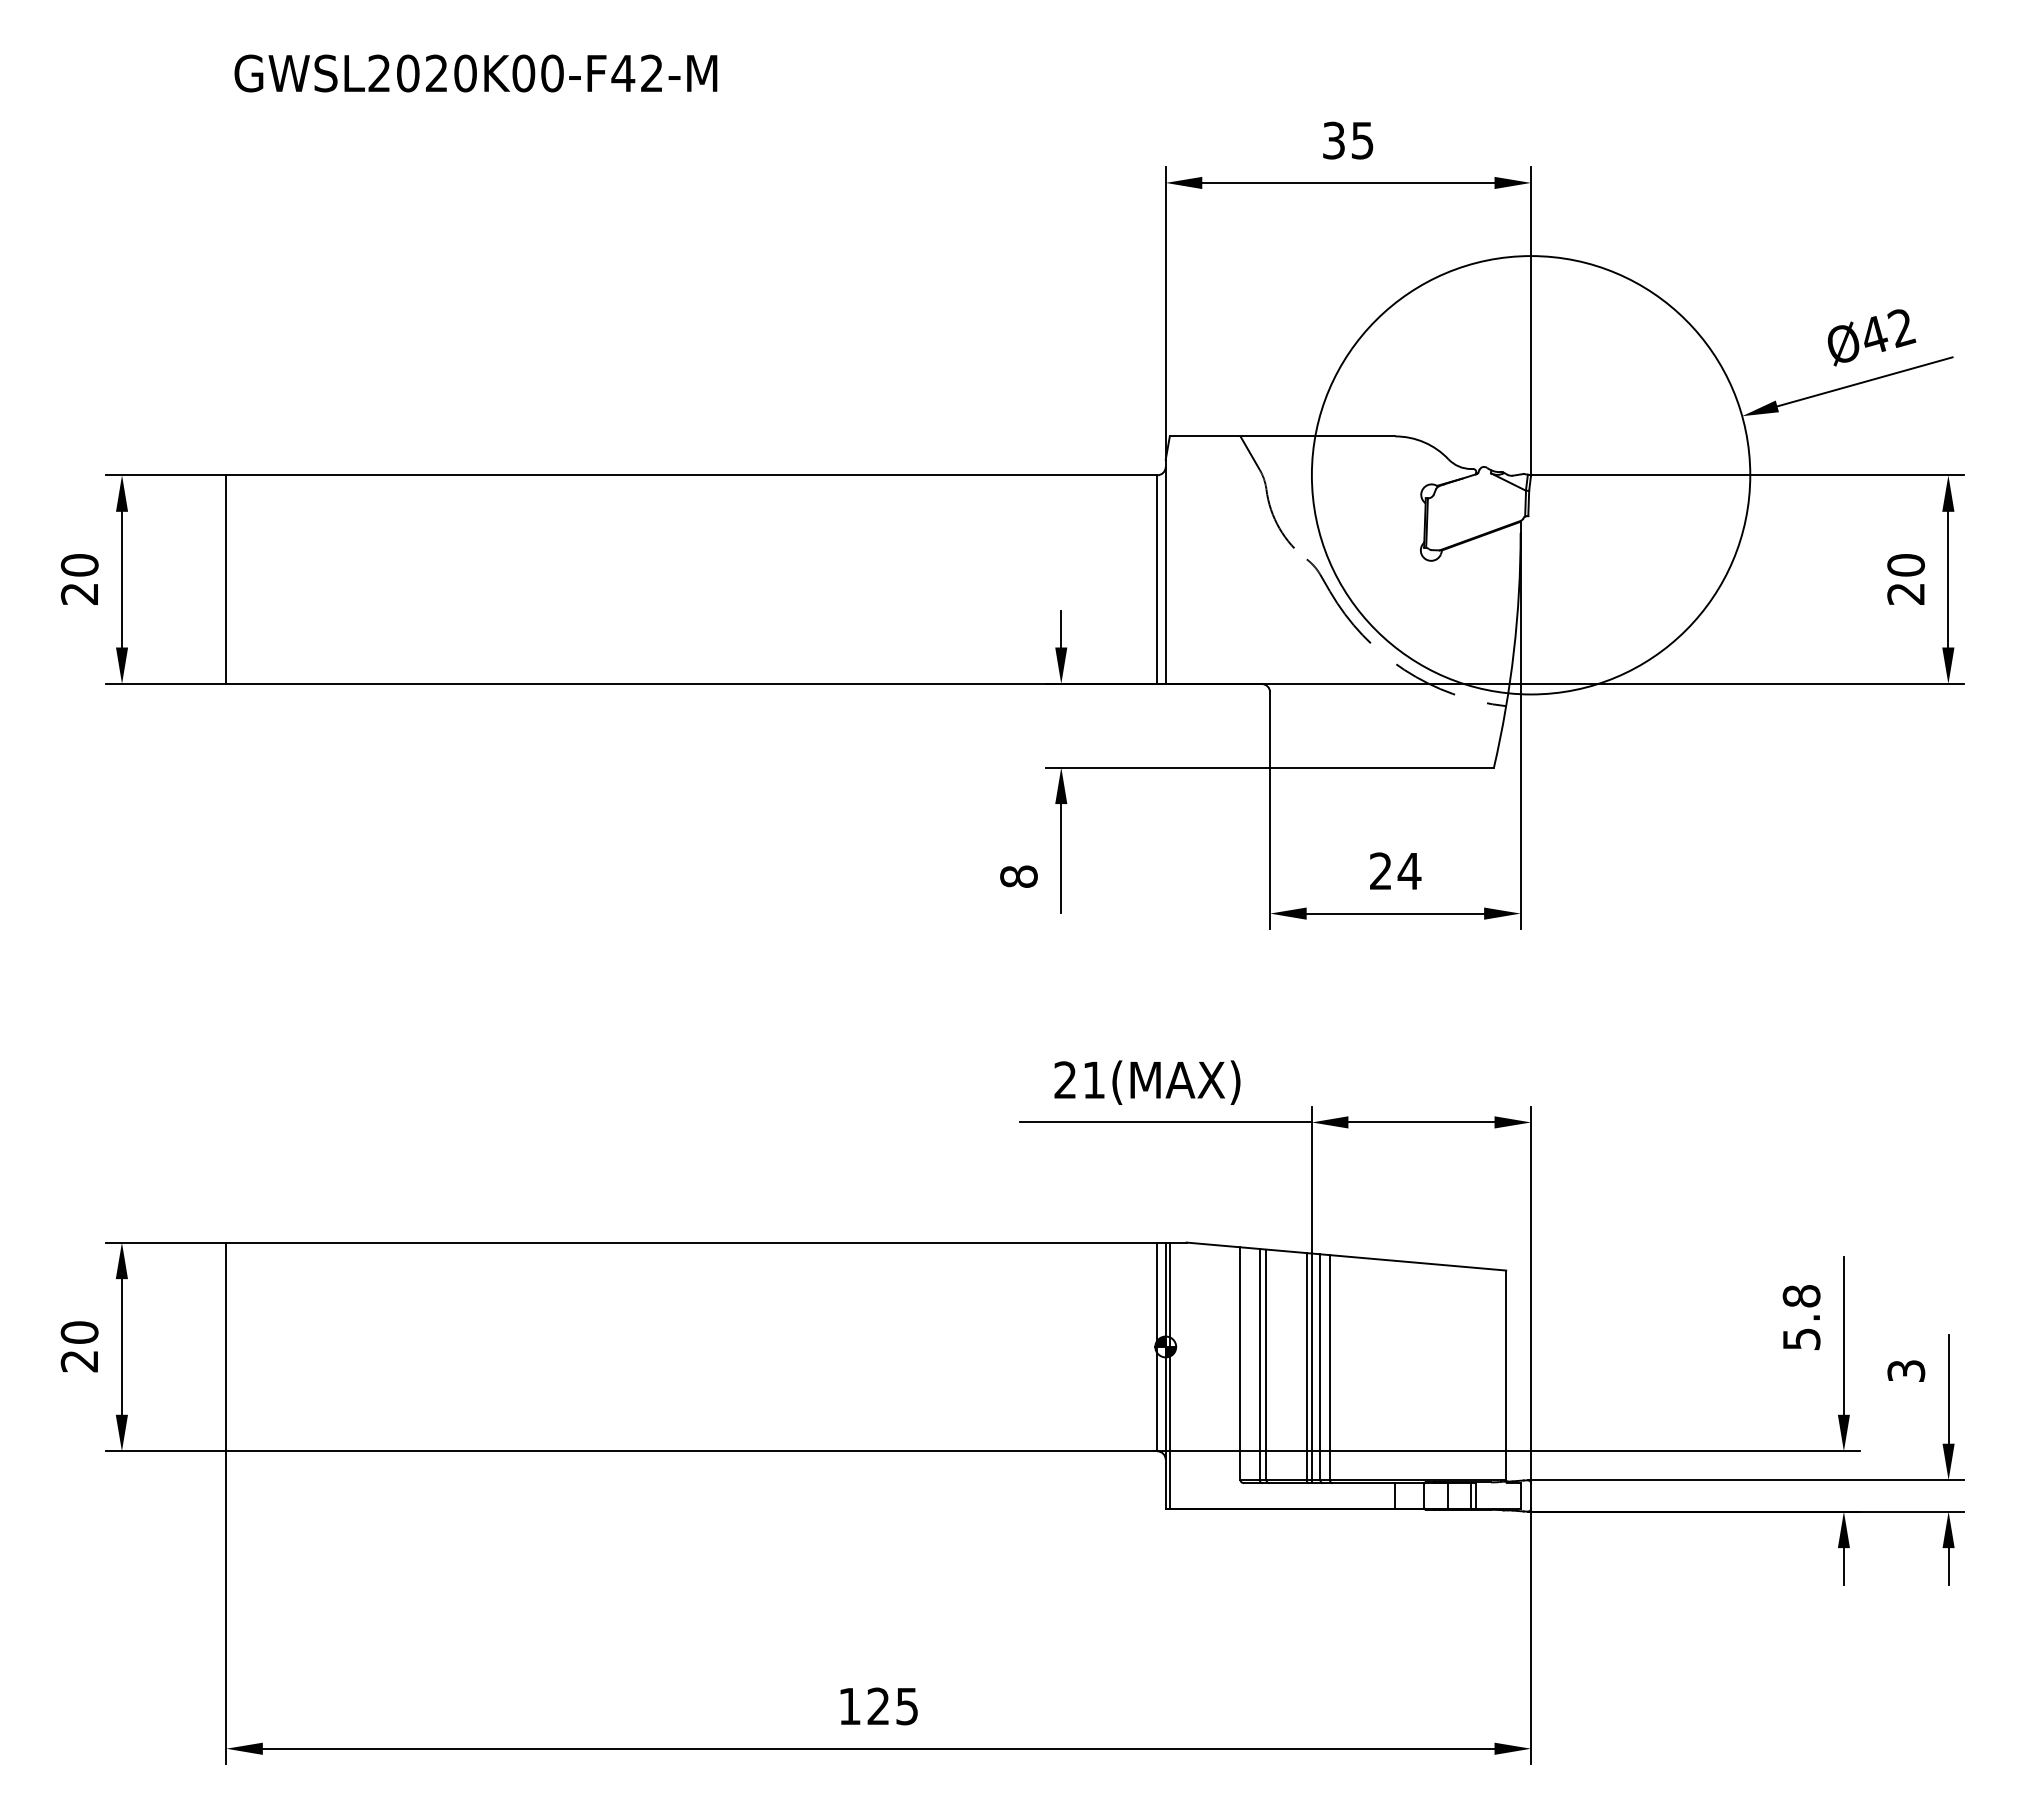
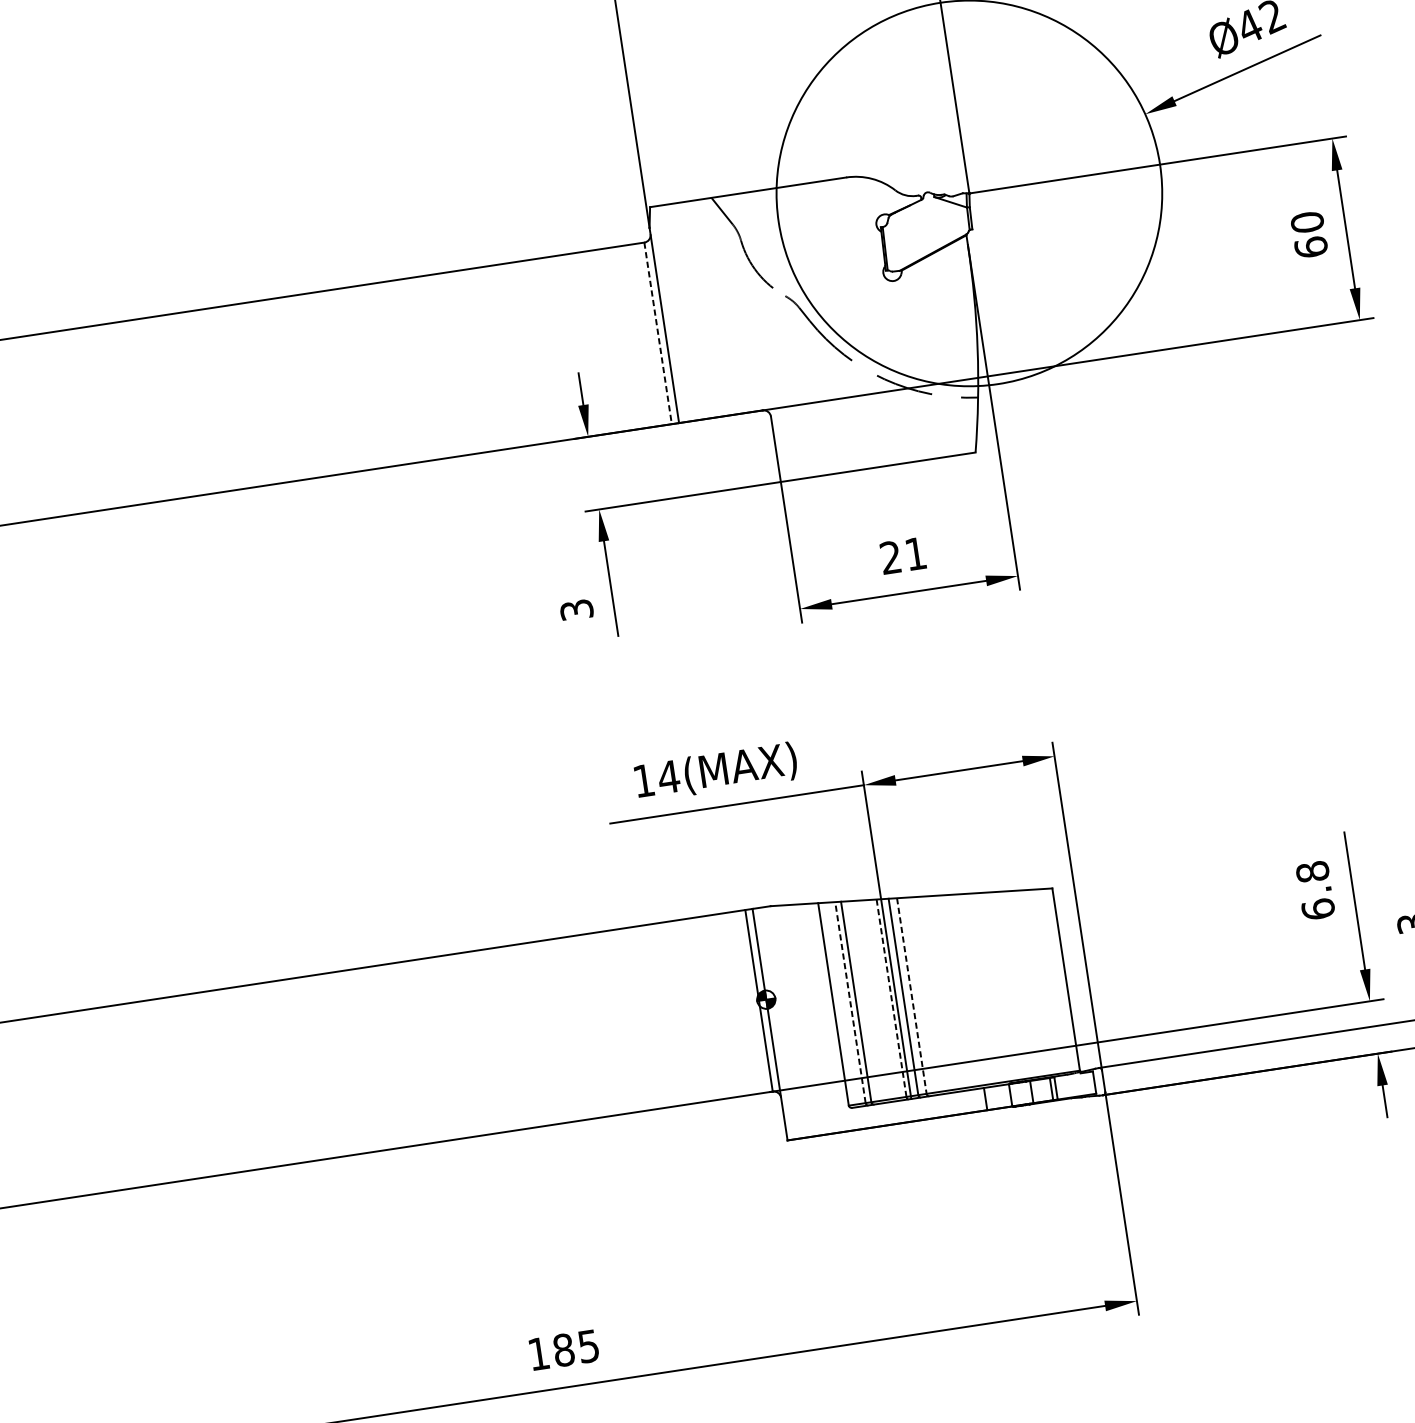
line: (1157, 580) -> (658, 334), solid -> dashed
text: (1905, 593) -> (1310, 247), 20 -> 60
text: (1409, 871) -> (915, 554), 24 -> 21
text: (1018, 876) -> (576, 609), 8 -> 3
text: (1079, 1079) -> (656, 778), 21(MAX) -> 14(MAX)
text: (1801, 1338) -> (1318, 908), 5.8 -> 6.8
line: (1259, 1364) -> (850, 1002), solid -> dashed
line: (1306, 1367) -> (891, 999), solid -> dashed
line: (1329, 1368) -> (911, 996), solid -> dashed
line: (1169, 1375) -> (773, 1024), removed
text: (878, 1706) -> (563, 1350), 125 -> 185

